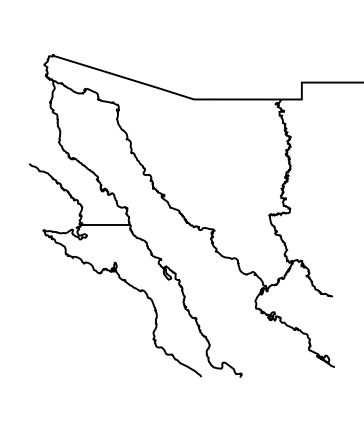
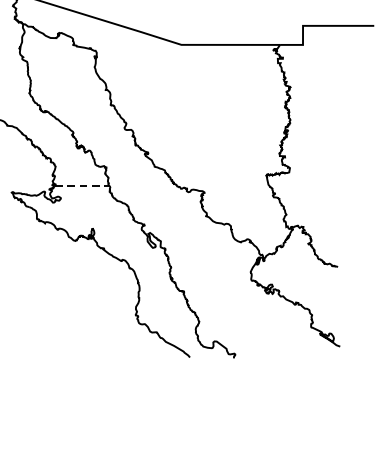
line: (106, 224) -> (82, 185), solid -> dashed

